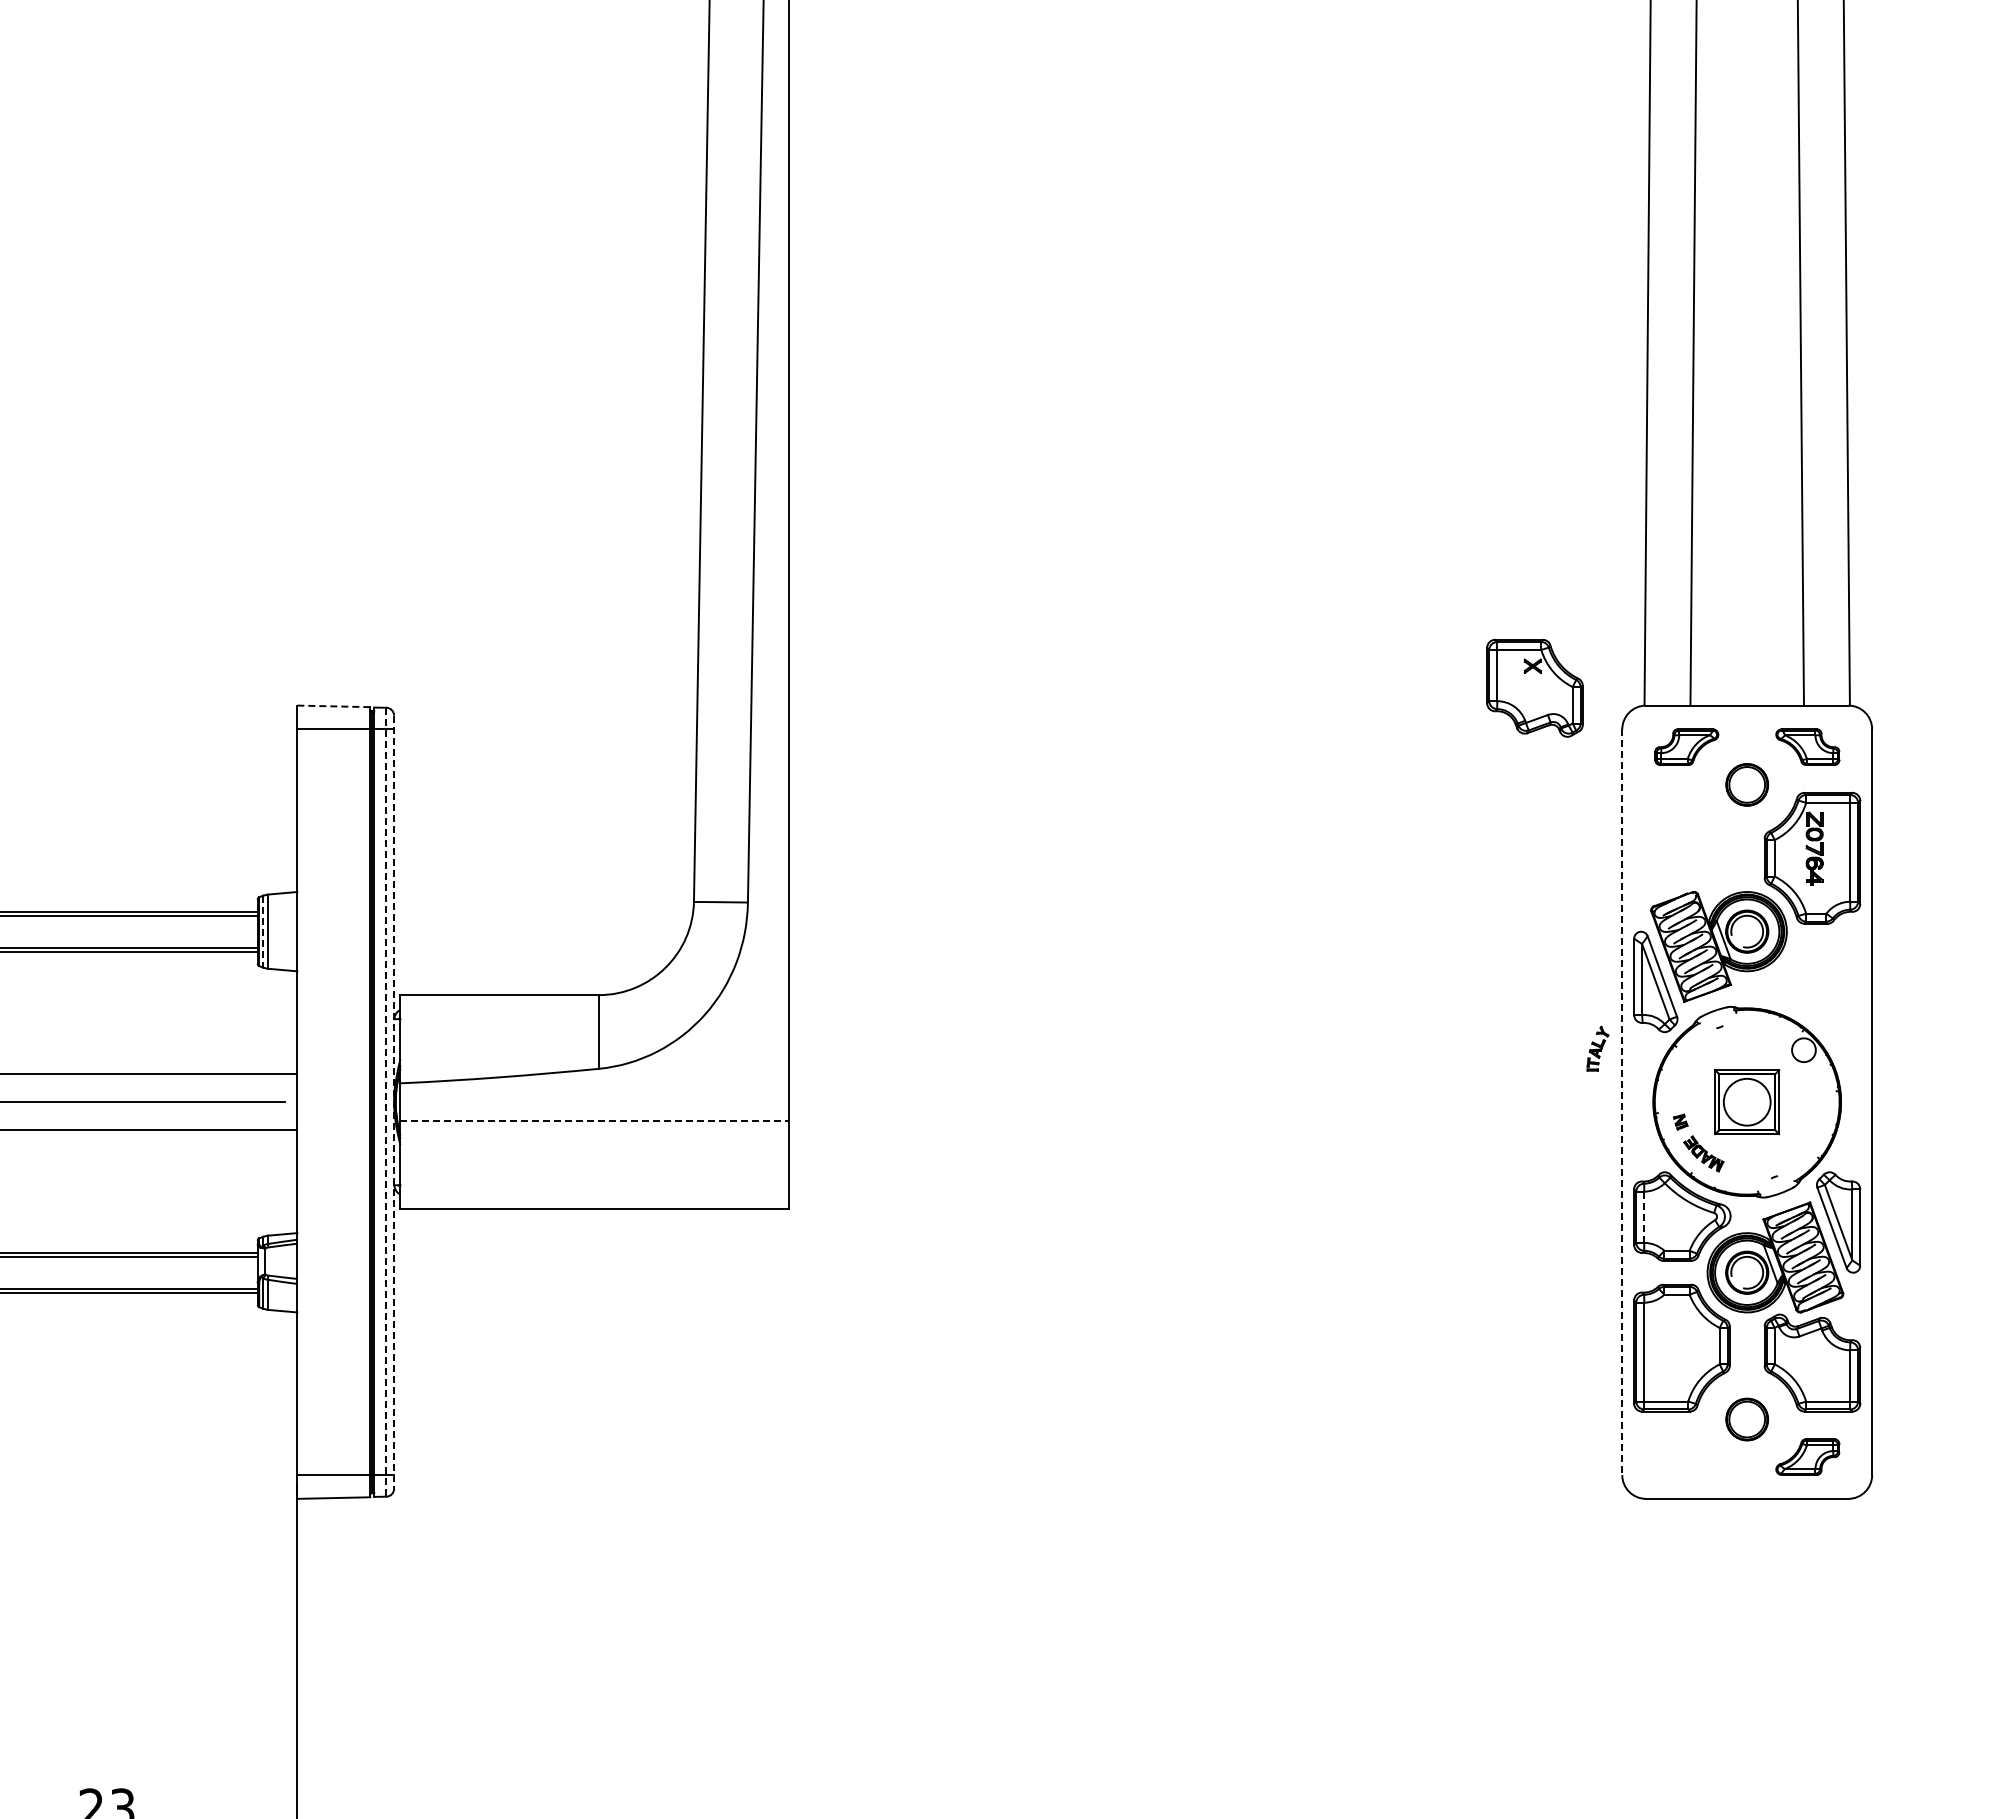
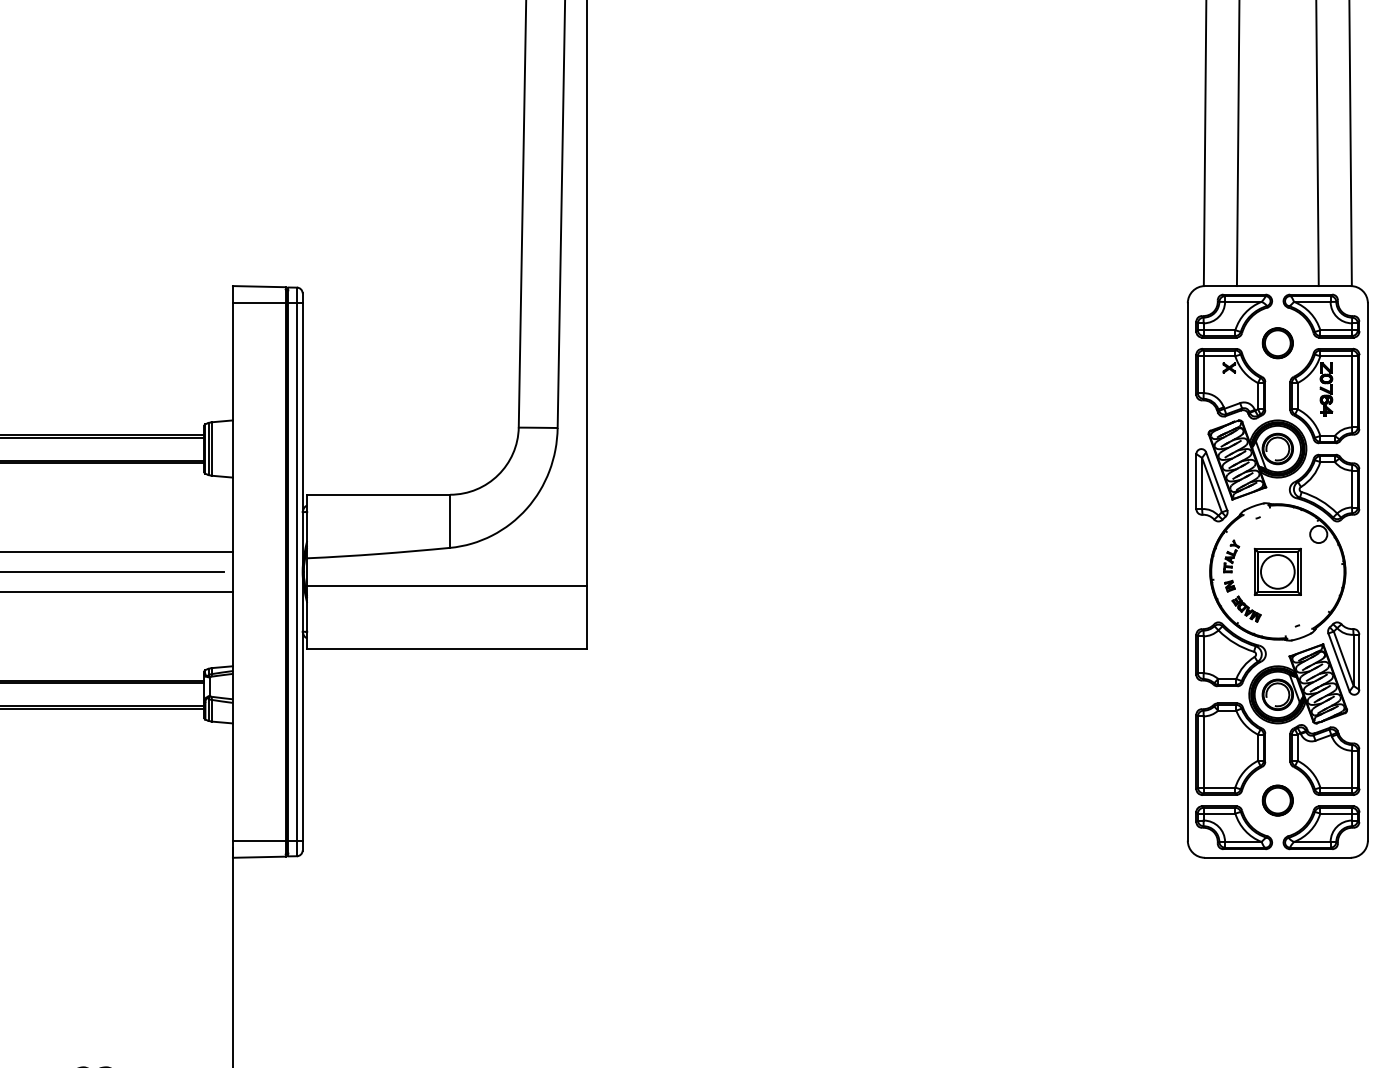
part: (1534, 687) -> (1230, 383), moved
line: (333, 706) -> (258, 286), dashed -> solid
part: (1686, 746) -> (1234, 315), size x1.67
part: (1807, 746) -> (1321, 315), size x1.67
line: (263, 932) -> (208, 449), dashed -> solid
part: (1812, 985) -> (1324, 487), added
part: (1597, 1048) -> (1231, 556), moved
line: (386, 1102) -> (297, 572), dashed -> solid
line: (394, 1102) -> (302, 572), dashed -> solid
line: (1622, 1102) -> (1187, 572), dashed -> solid
line: (595, 1121) -> (447, 585), dashed -> solid
line: (1644, 1217) -> (1203, 655), dashed -> solid
part: (1686, 1456) -> (1234, 827), added
part: (1807, 1456) -> (1321, 827), size x1.67

